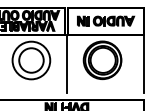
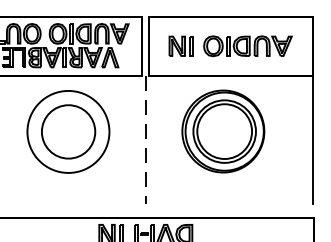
line: (66, 64) -> (144, 140), solid -> dashed

